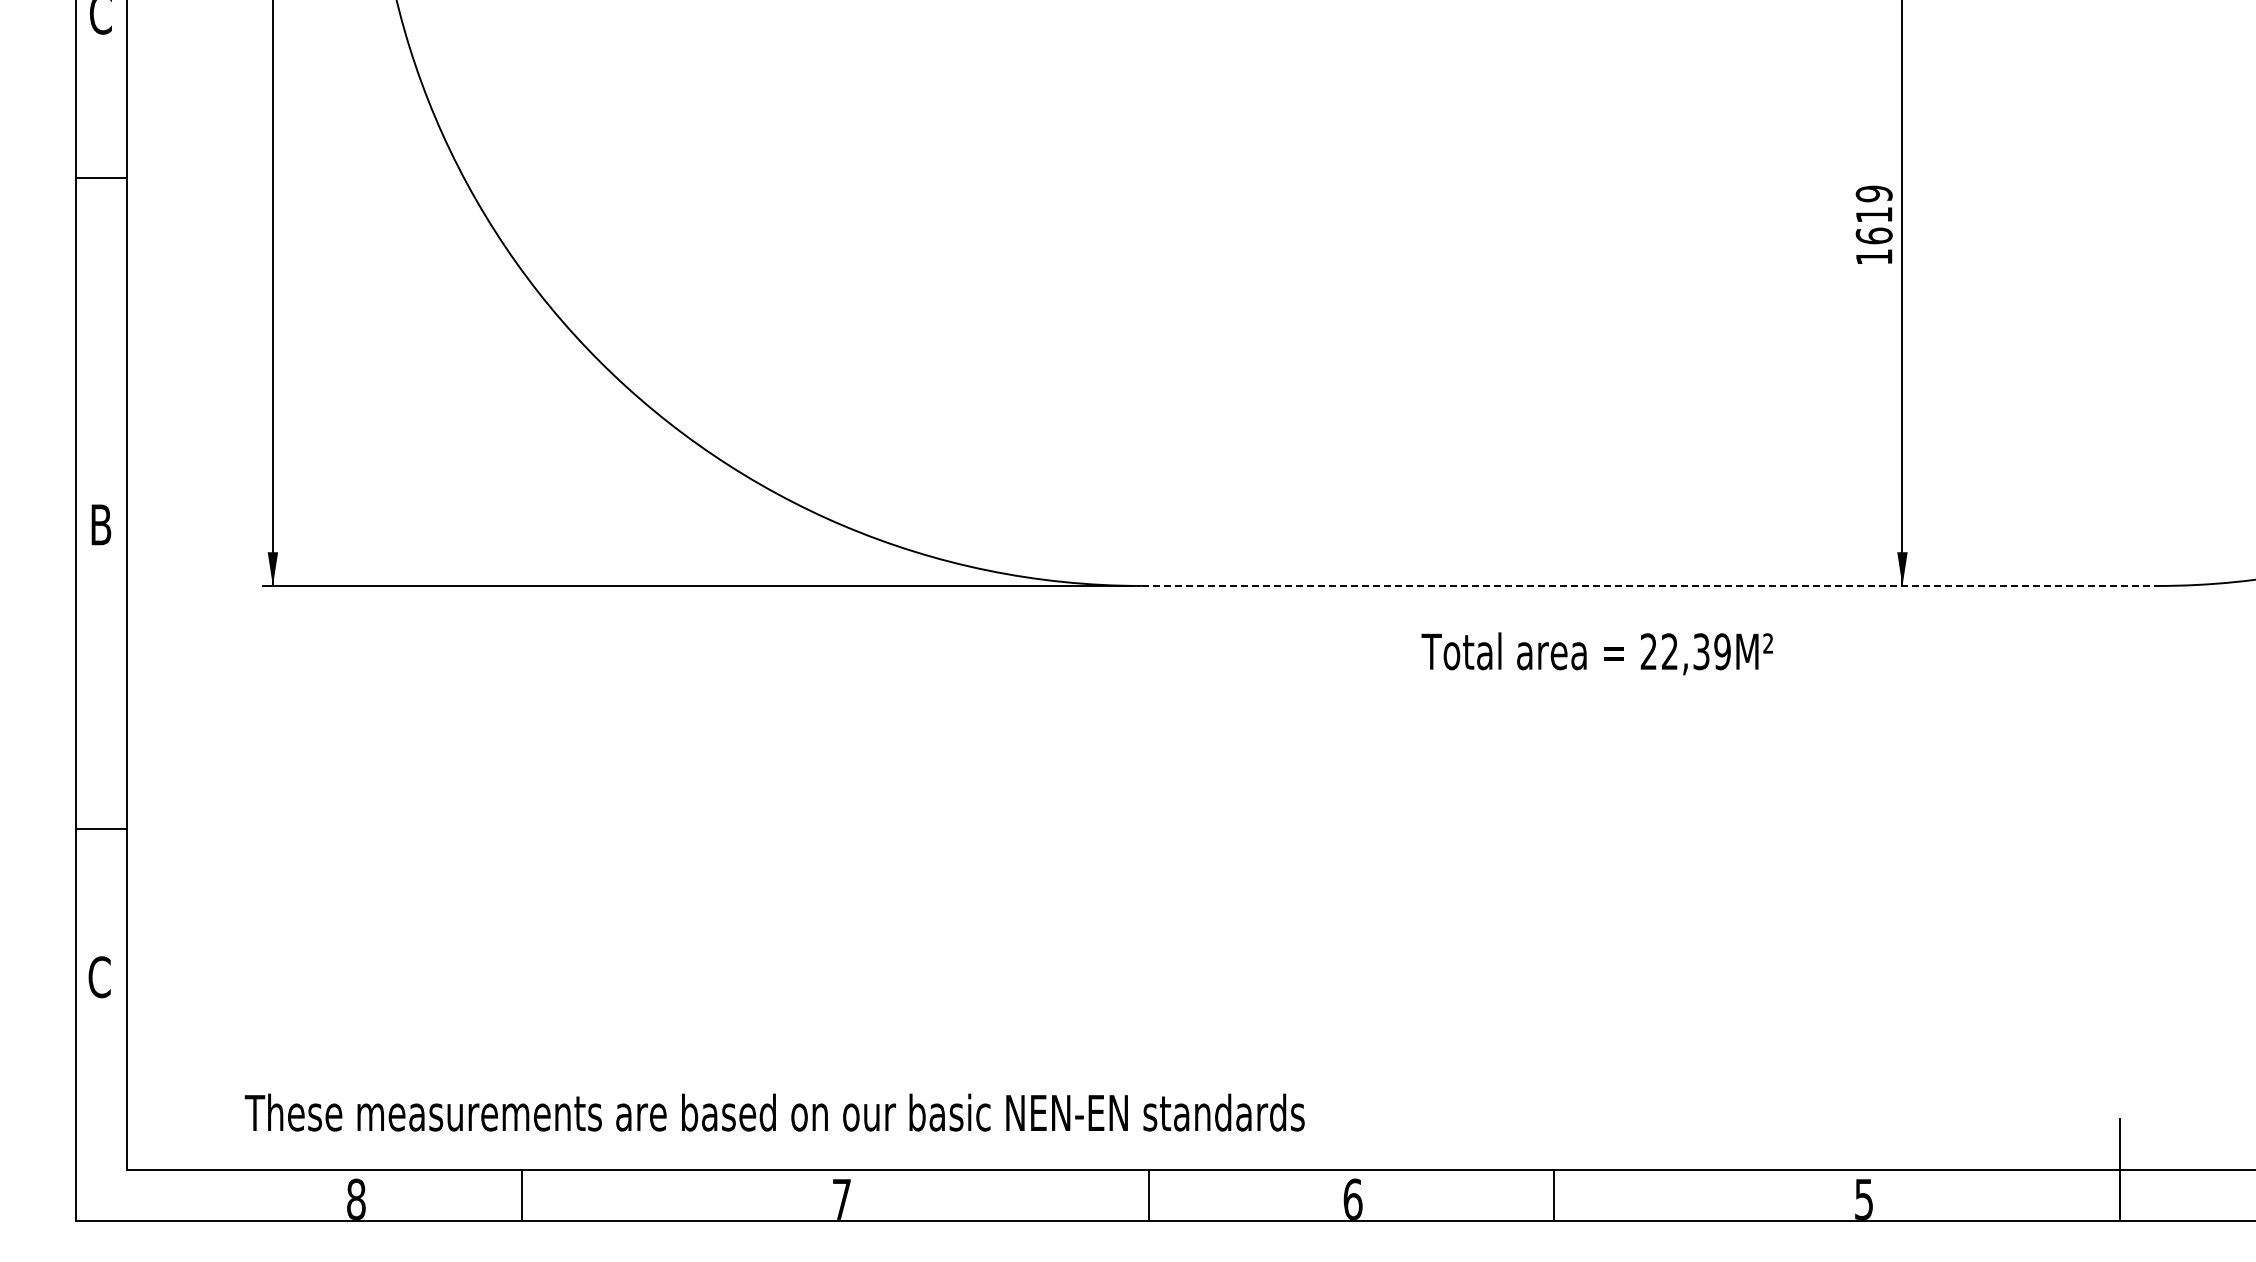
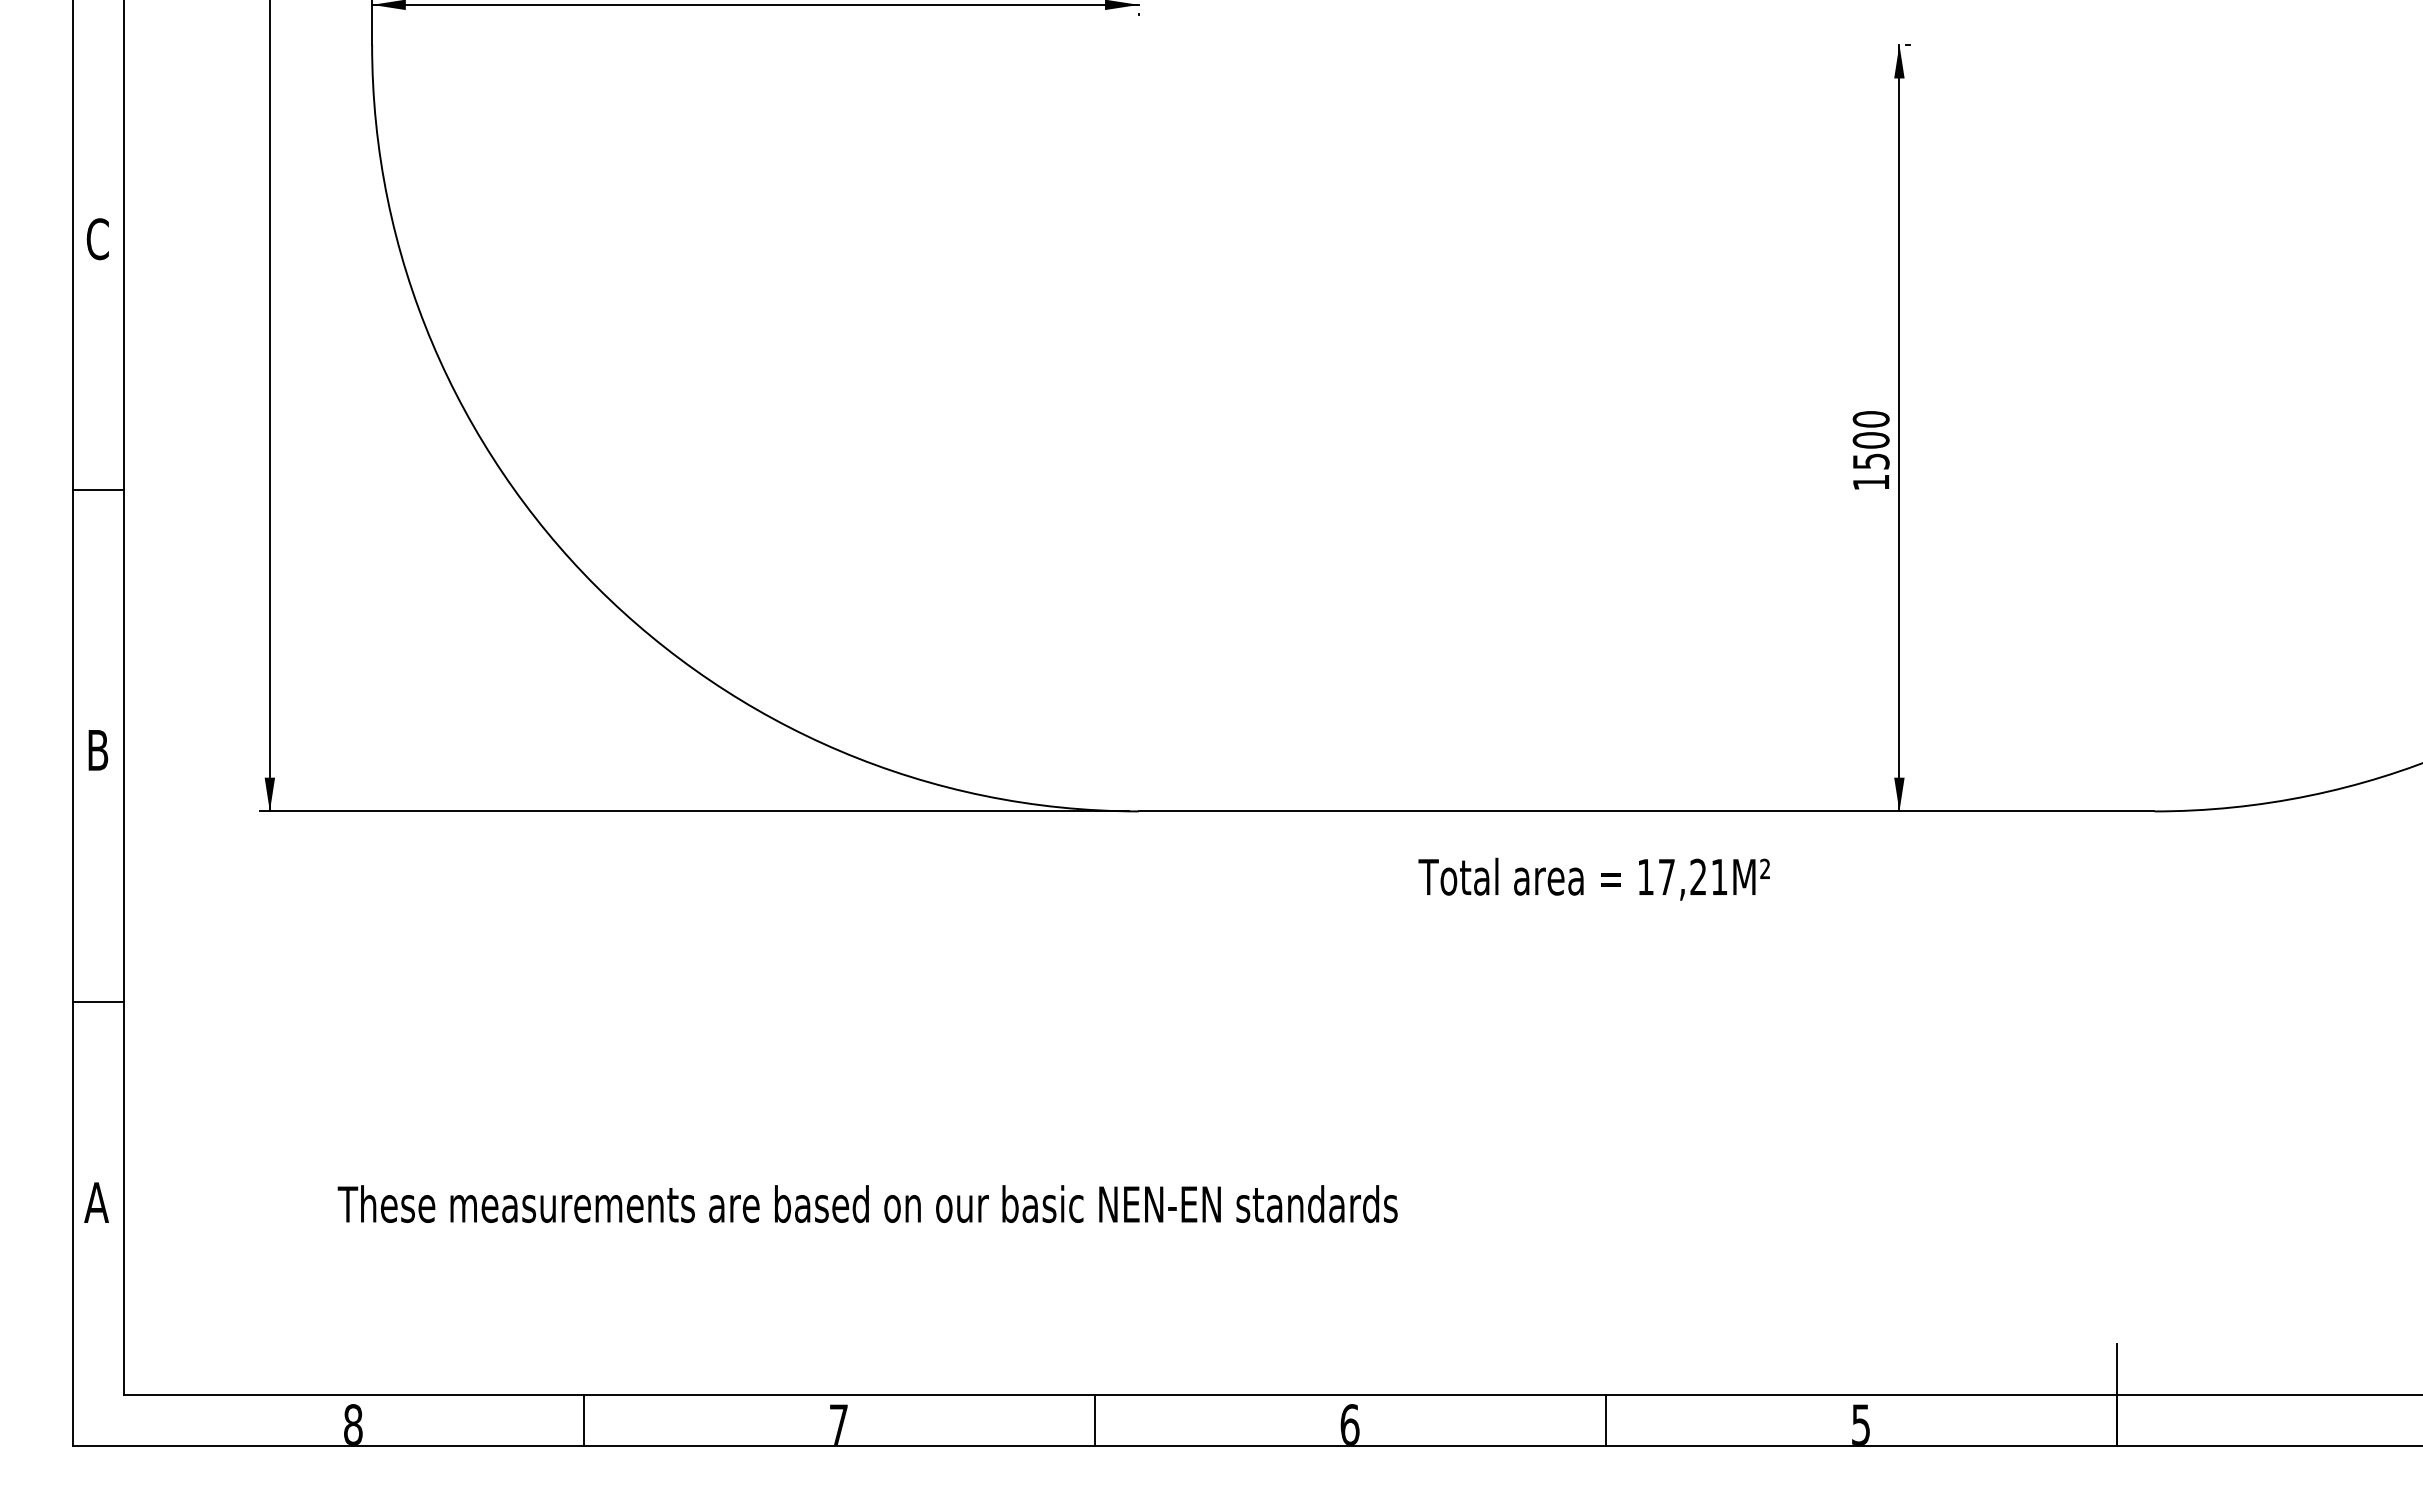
line: (100, 178) -> (97, 490), moved
text: (1873, 215) -> (1870, 440), 1619 -> 1500
line: (1649, 586) -> (1646, 811), dashed -> solid
text: (1685, 651) -> (1682, 876), 22,39M² -> 17,21M²
line: (100, 829) -> (97, 1001), moved
text: (99, 977) -> (96, 1202), C -> A
text: (774, 1112) -> (867, 1203), moved
line: (521, 1195) -> (583, 1420), moved
line: (1148, 1195) -> (1094, 1420), moved
line: (1554, 1195) -> (1606, 1420), moved

